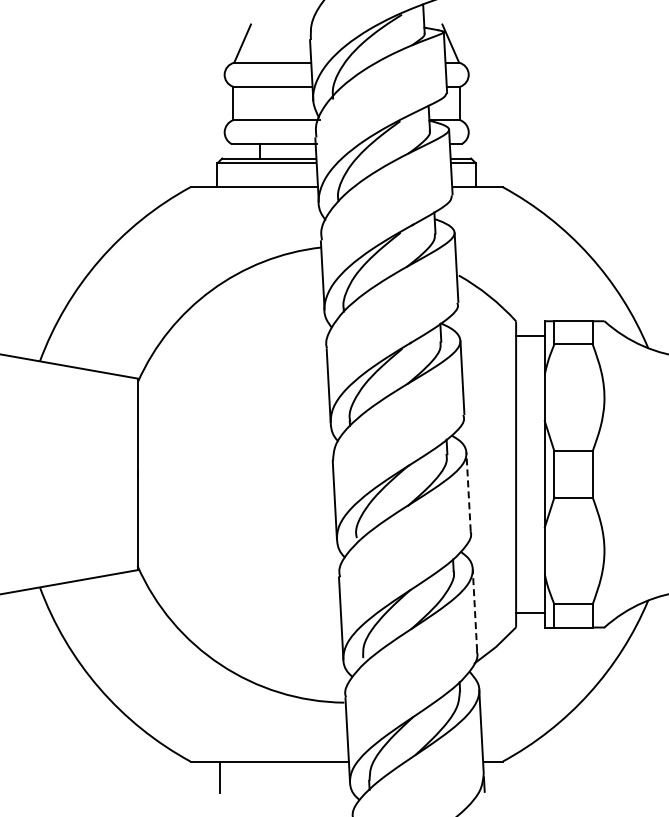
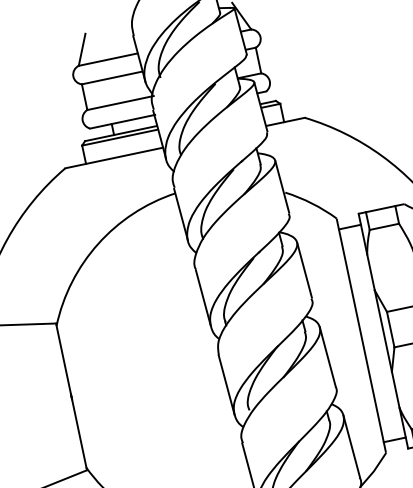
line: (468, 491) -> (327, 356), dashed -> solid
line: (474, 610) -> (351, 446), dashed -> solid

